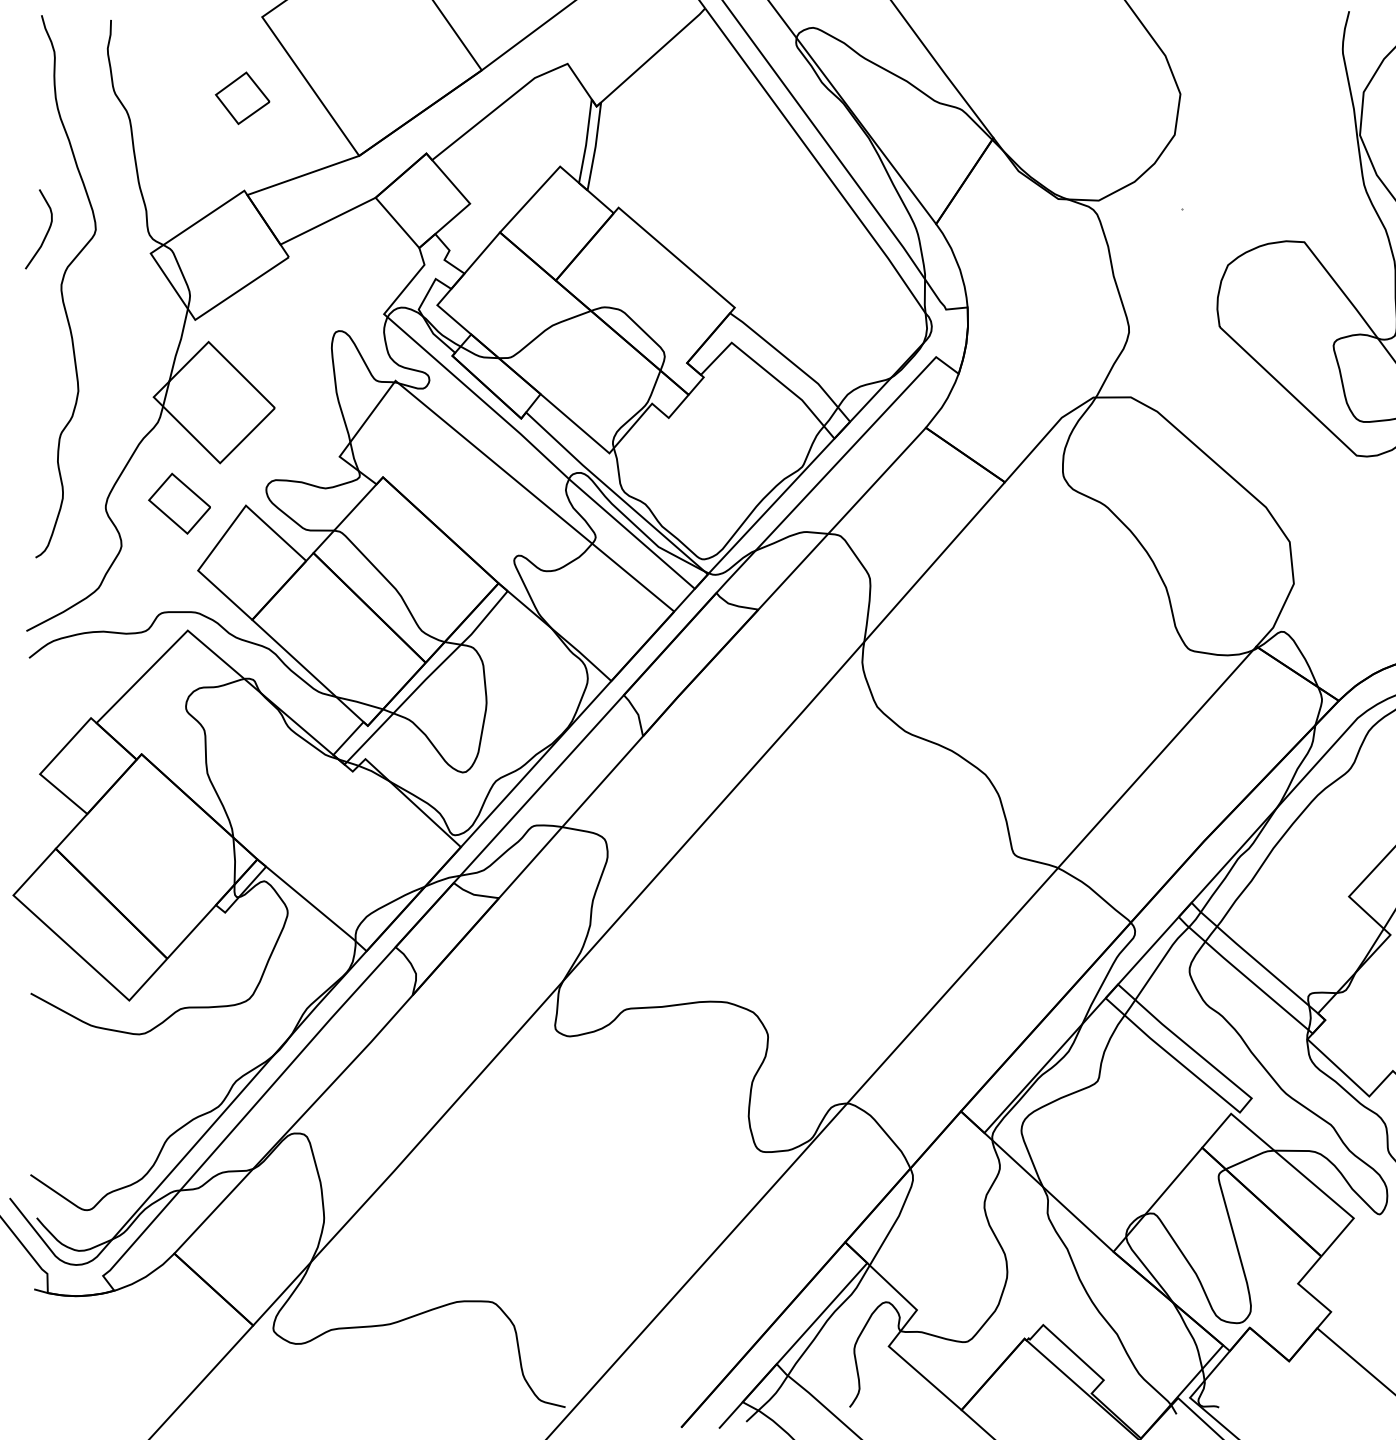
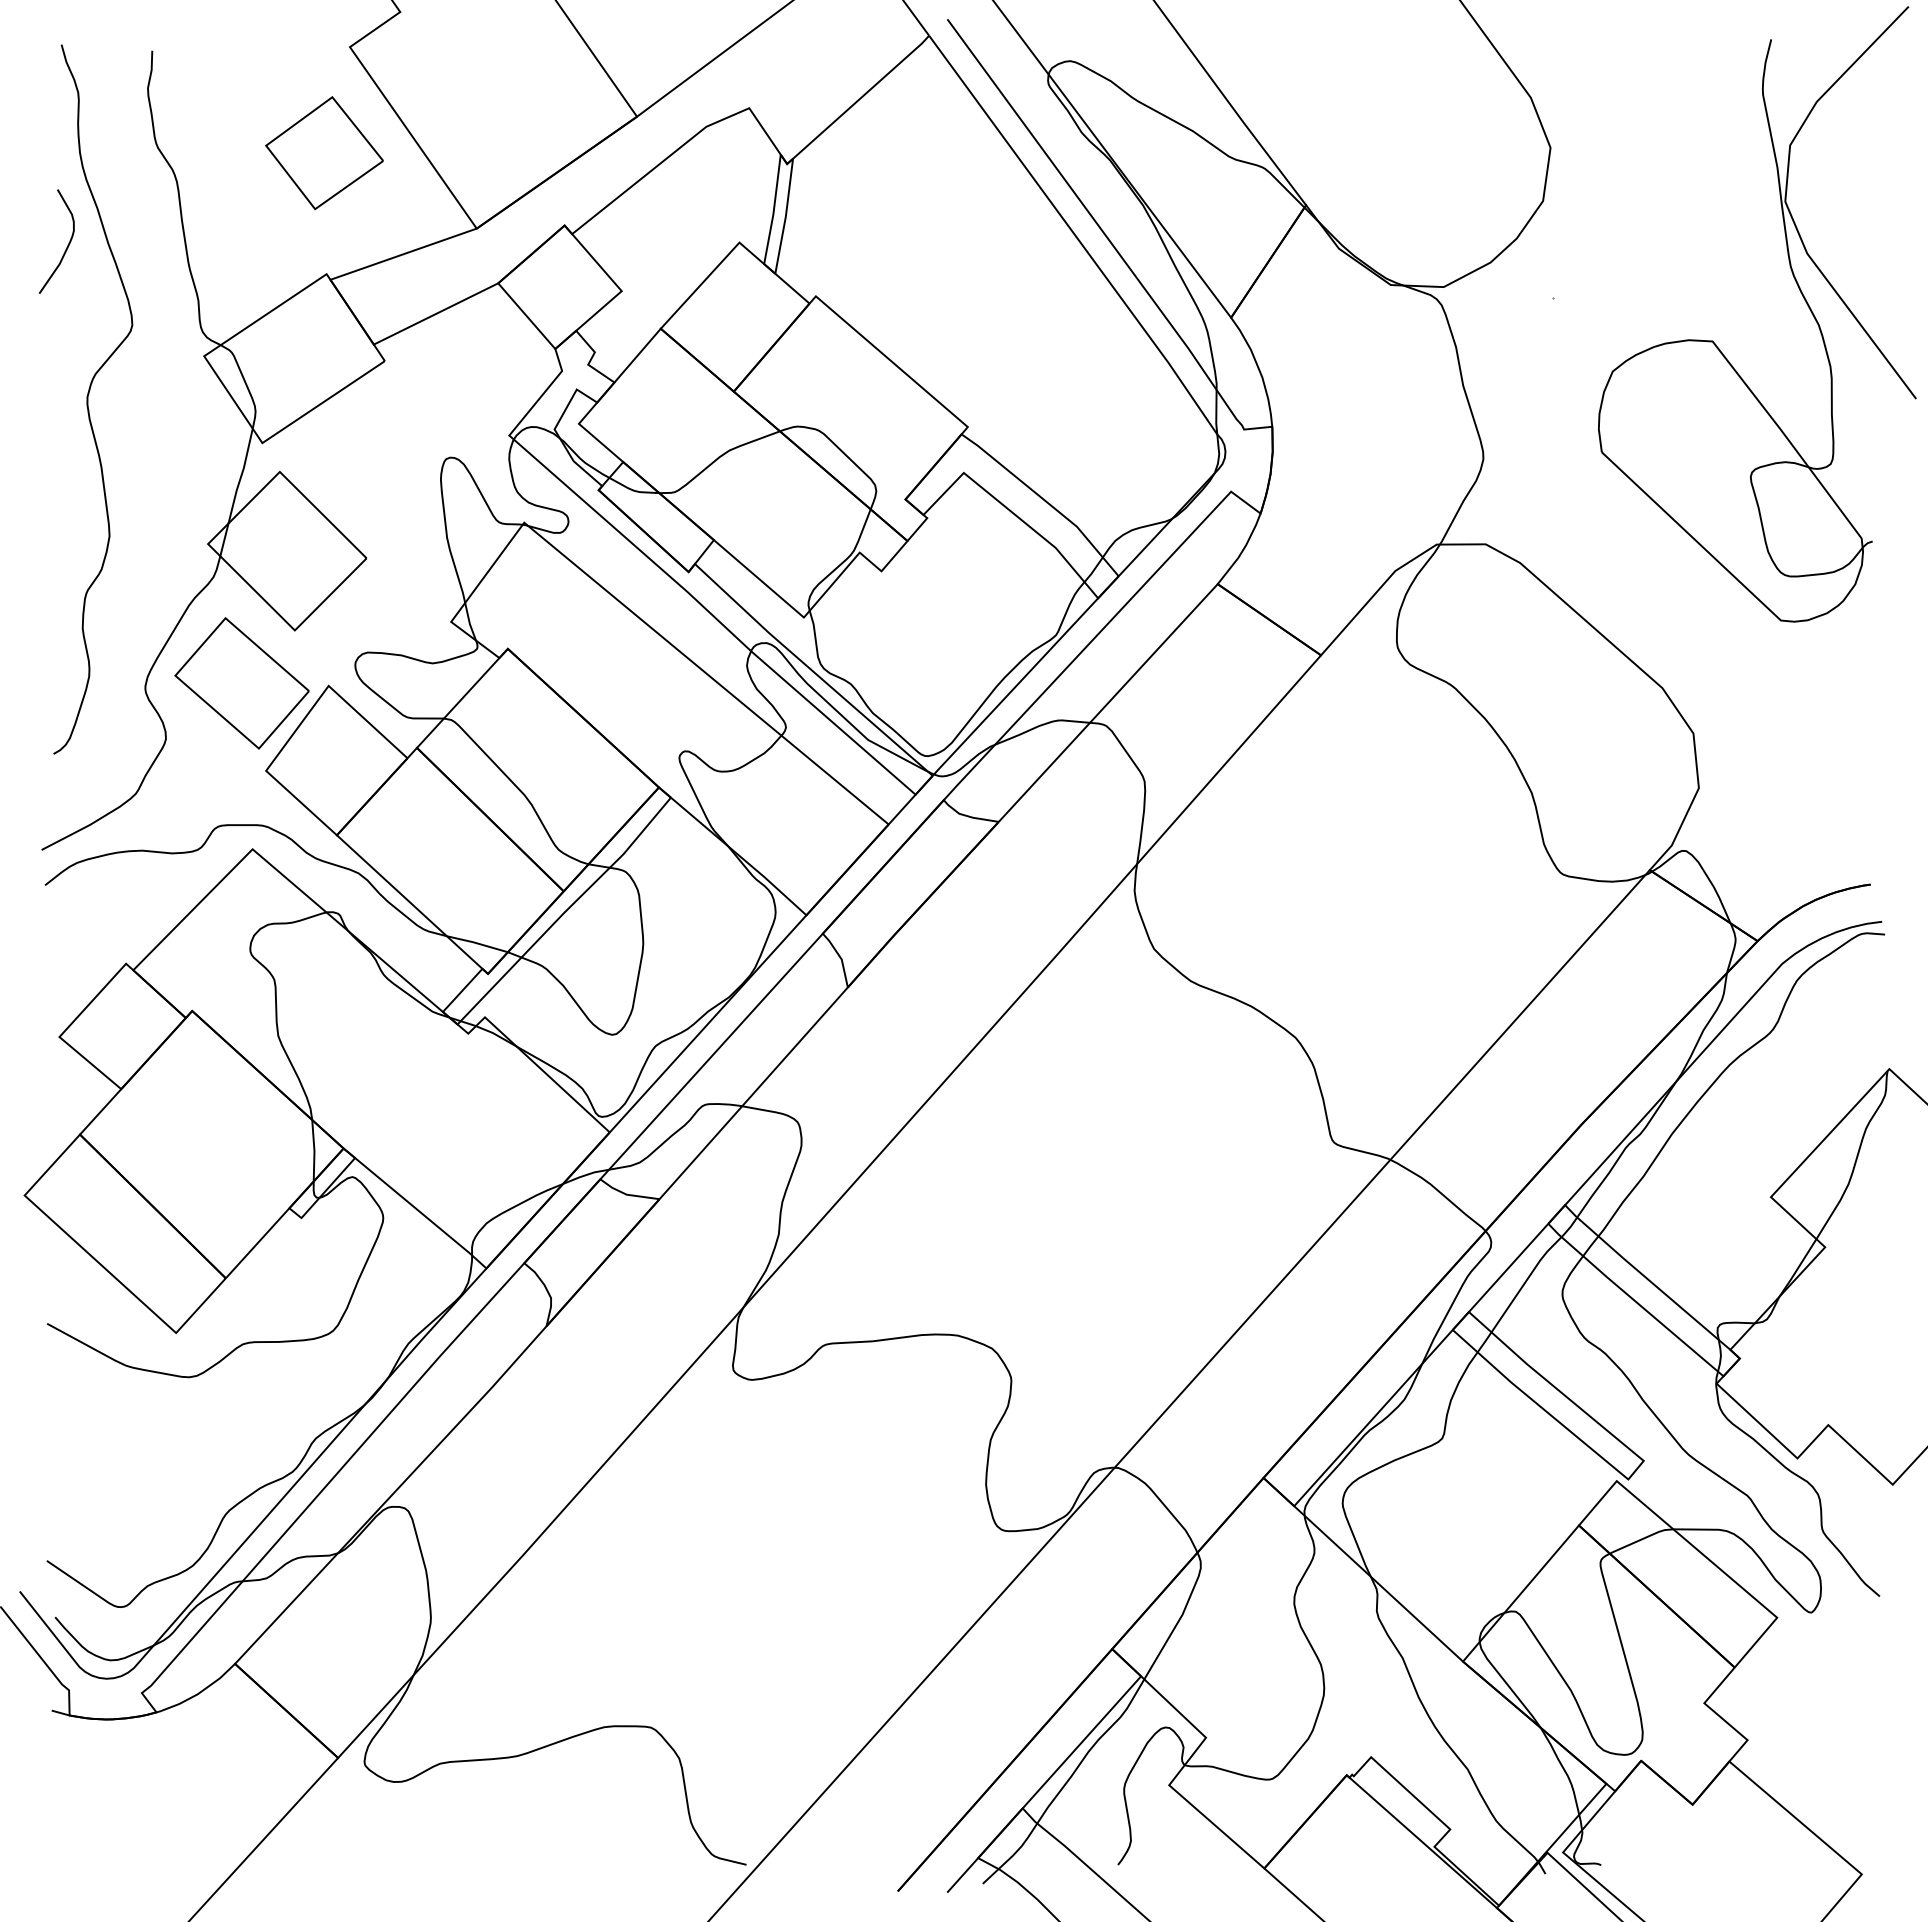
part: (242, 98) -> (324, 153), size x1.67
curve: (46, 233) -> (66, 247), moved
part: (179, 503) -> (241, 683), size x1.67

